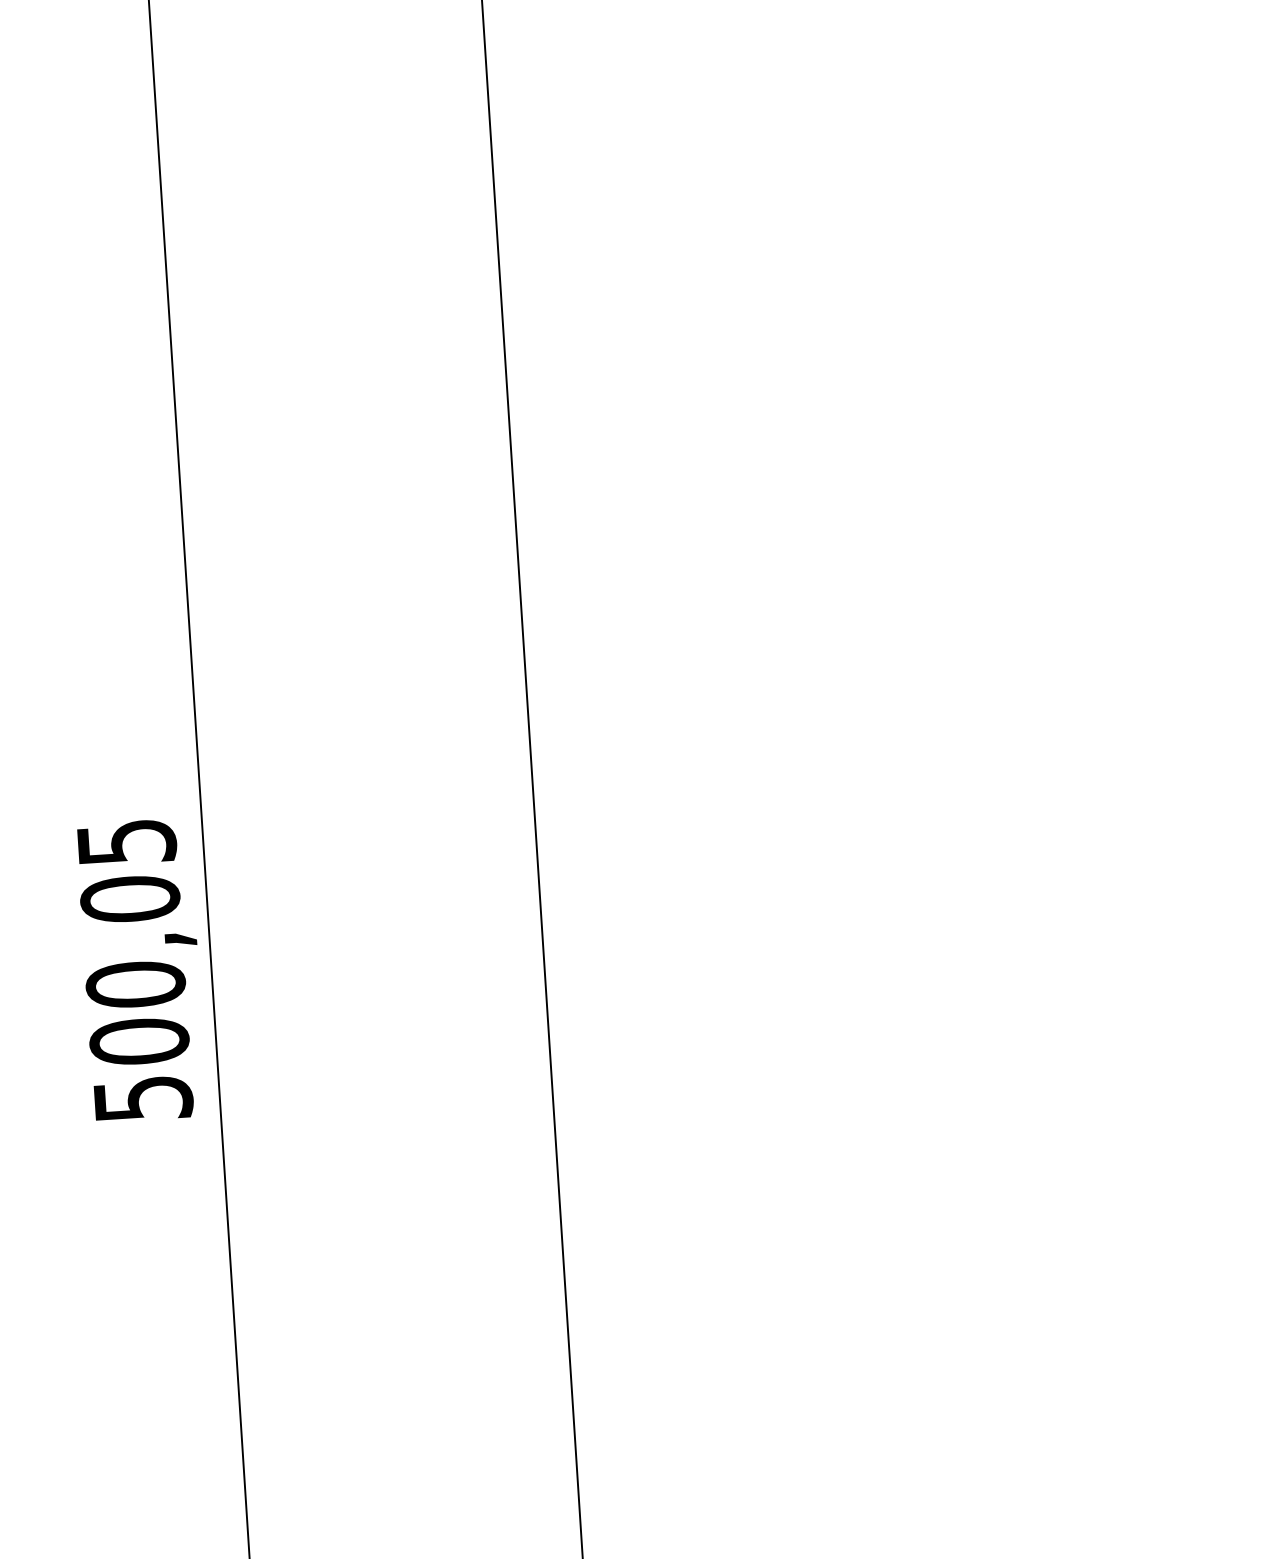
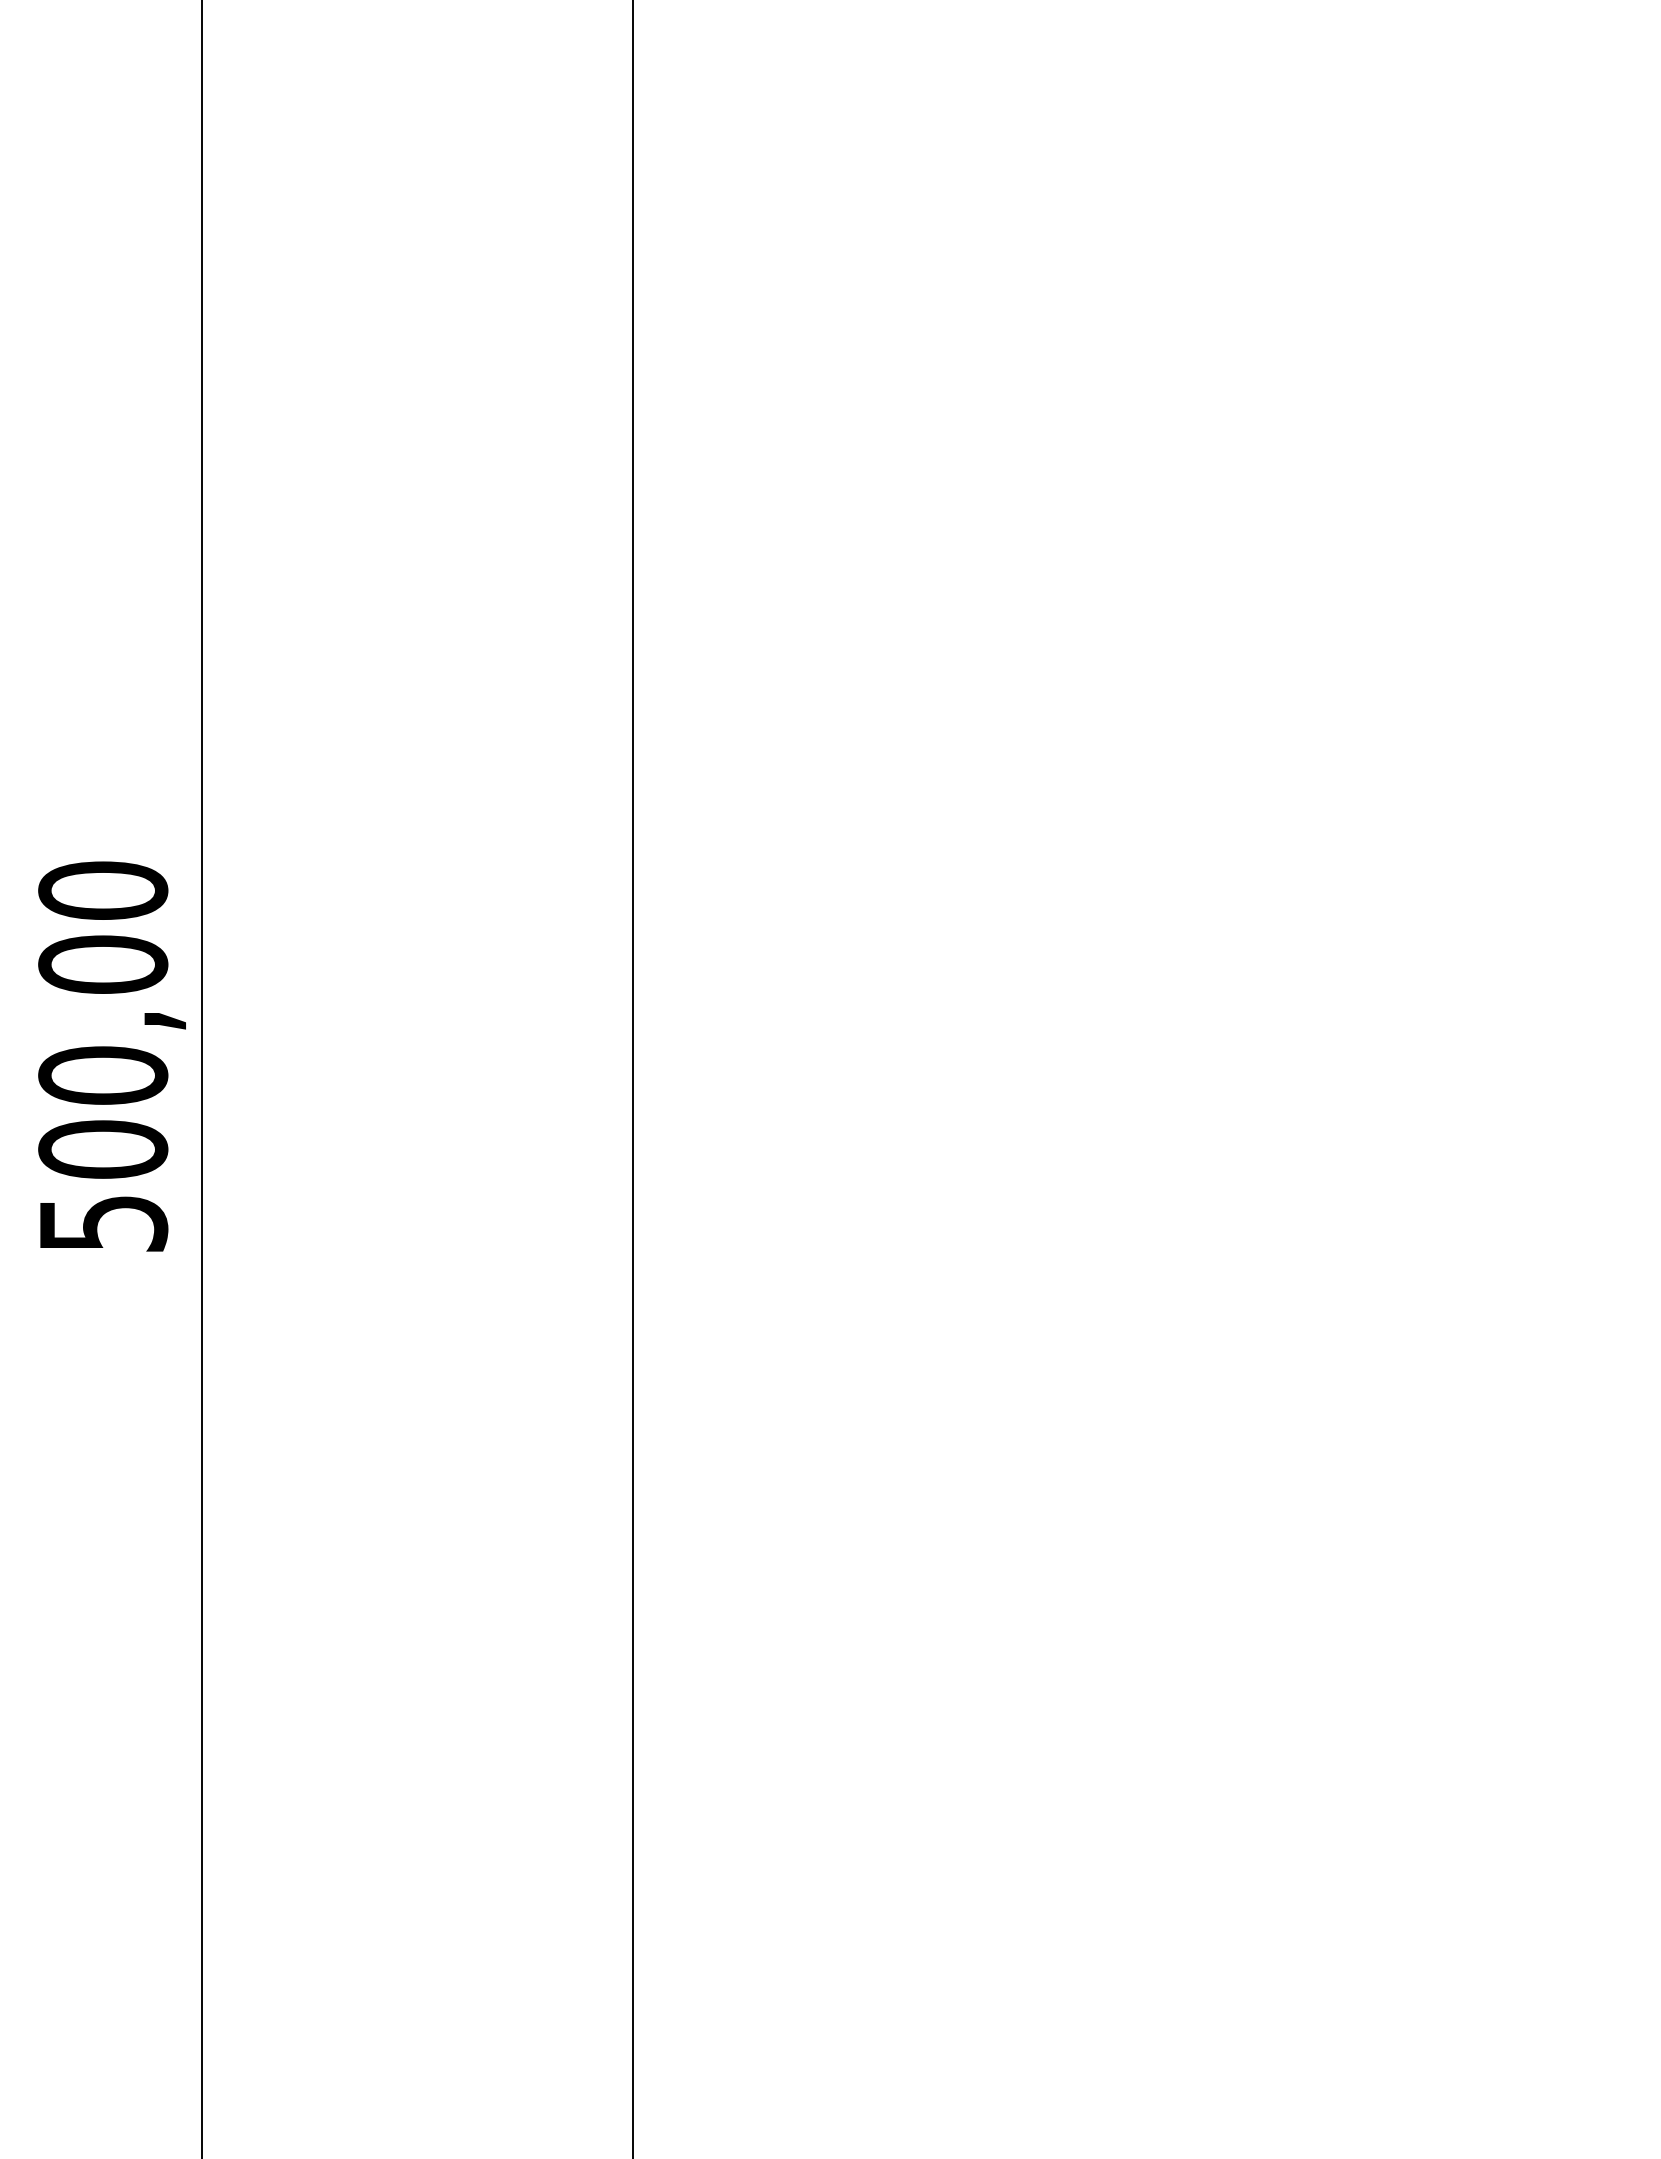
text: (126, 841) -> (103, 890), 500,05 -> 500,00

